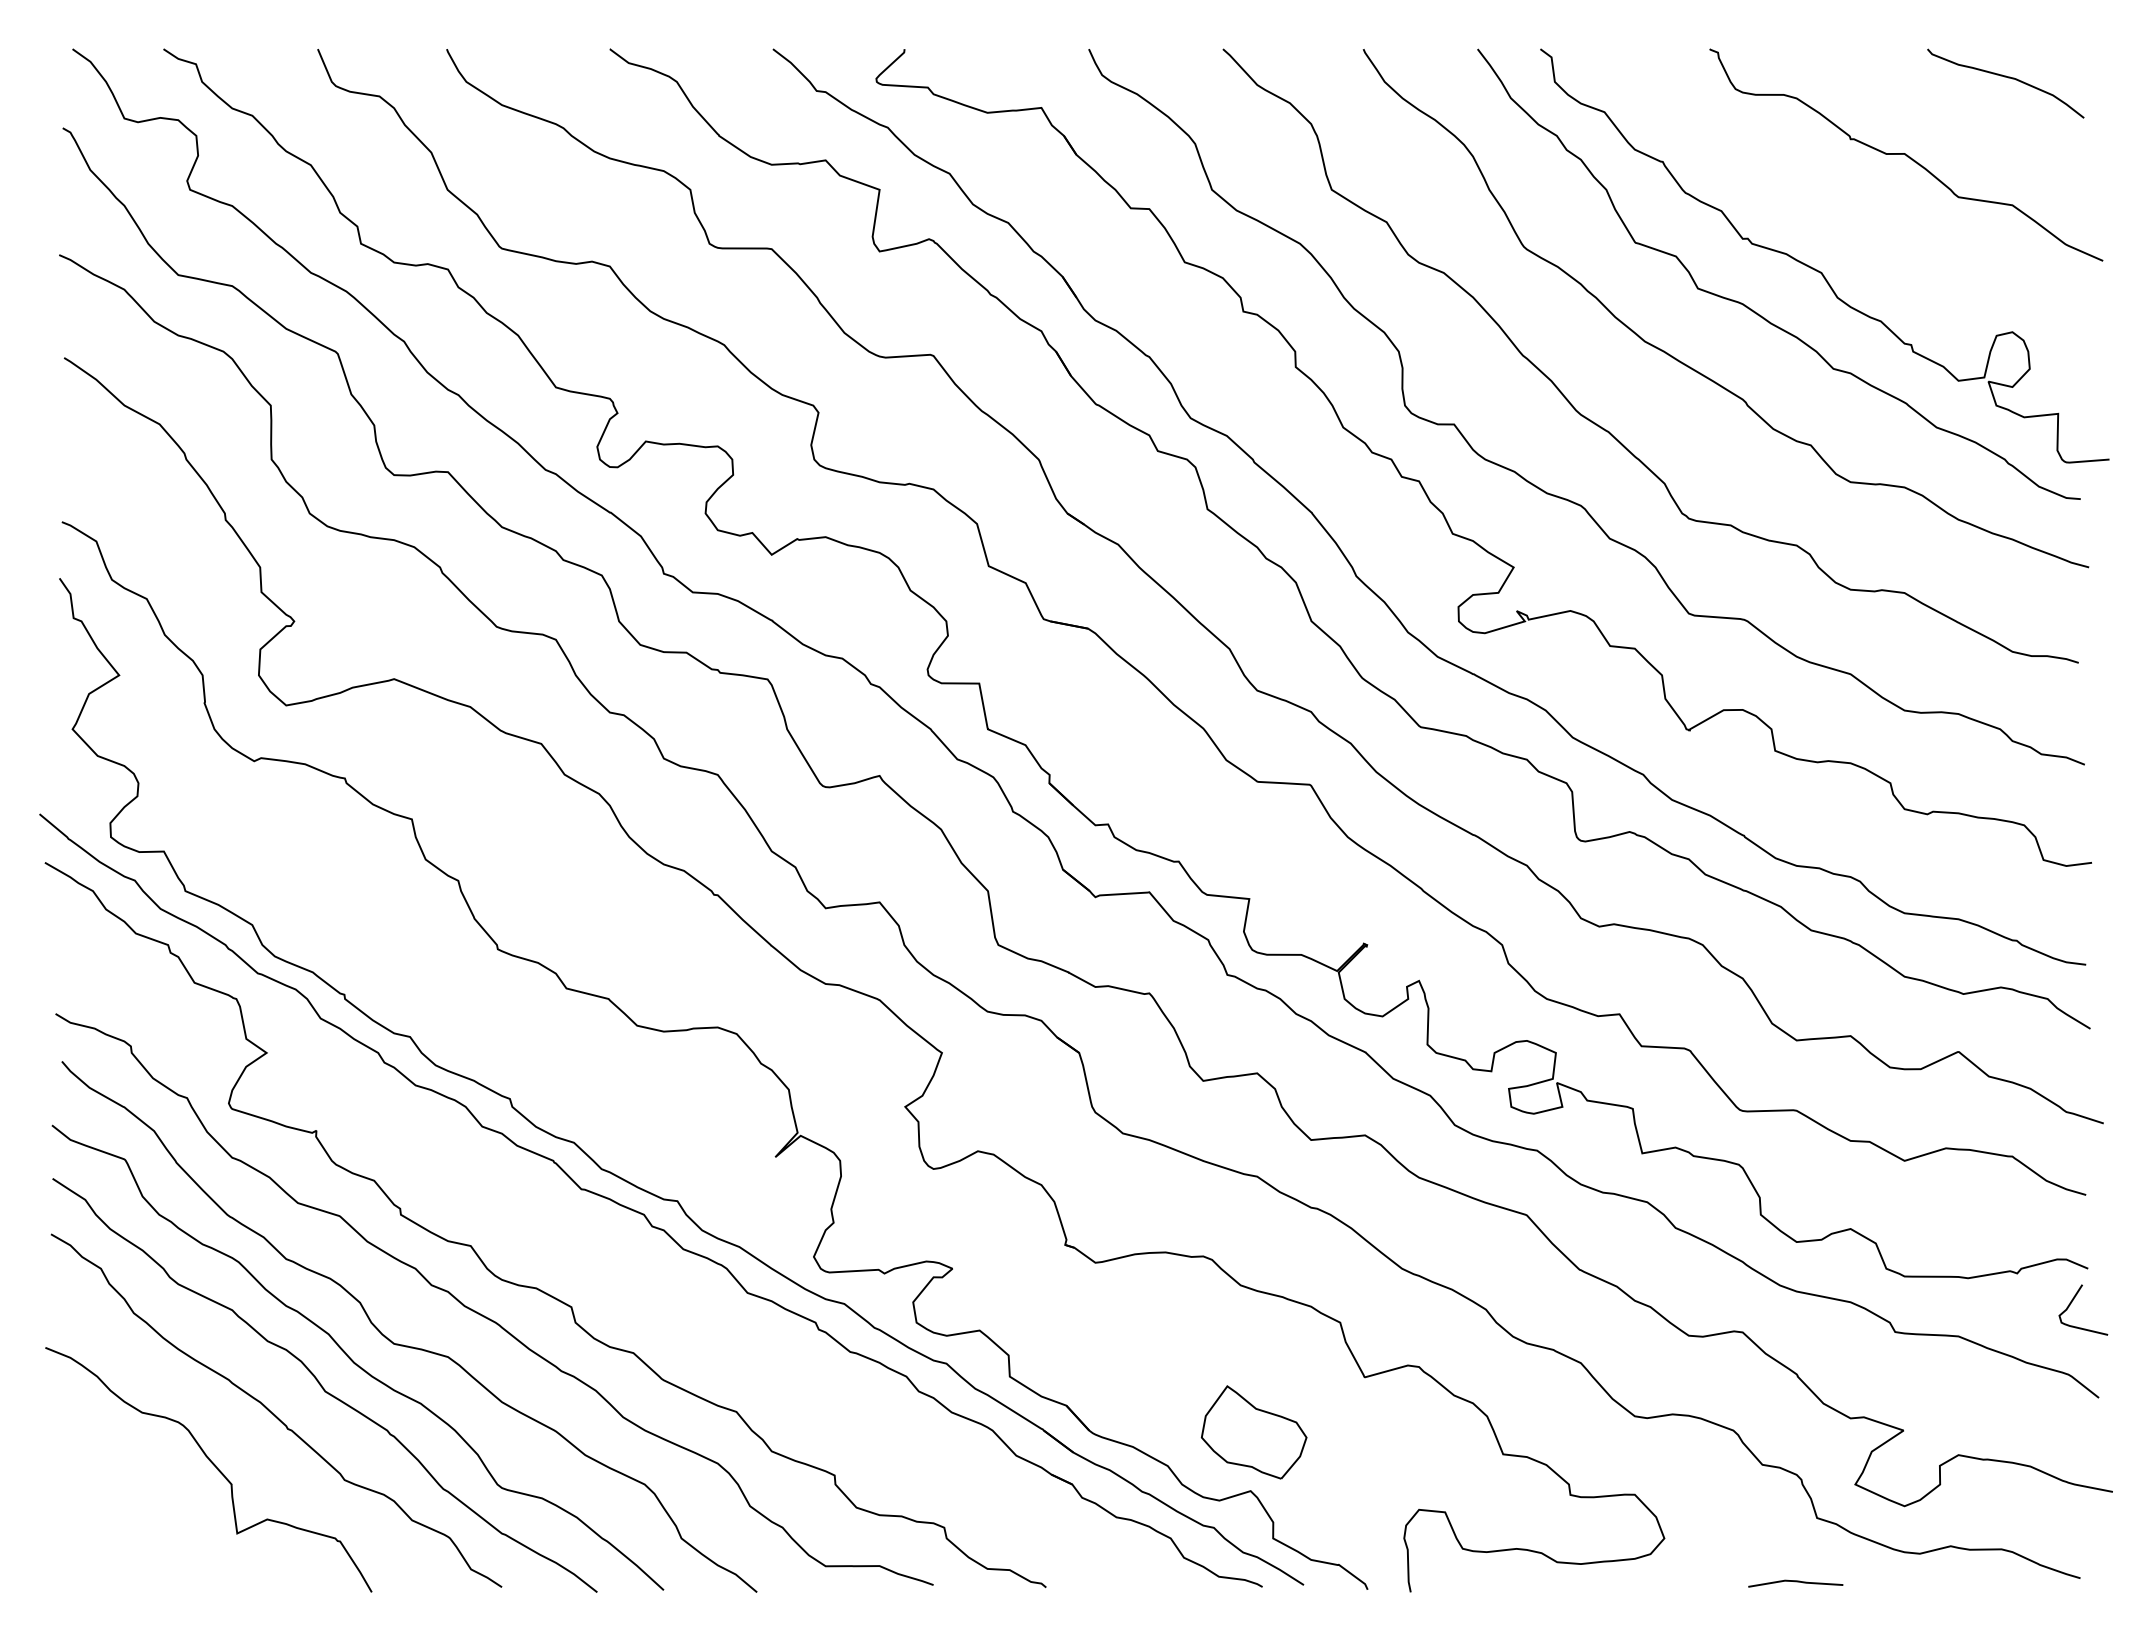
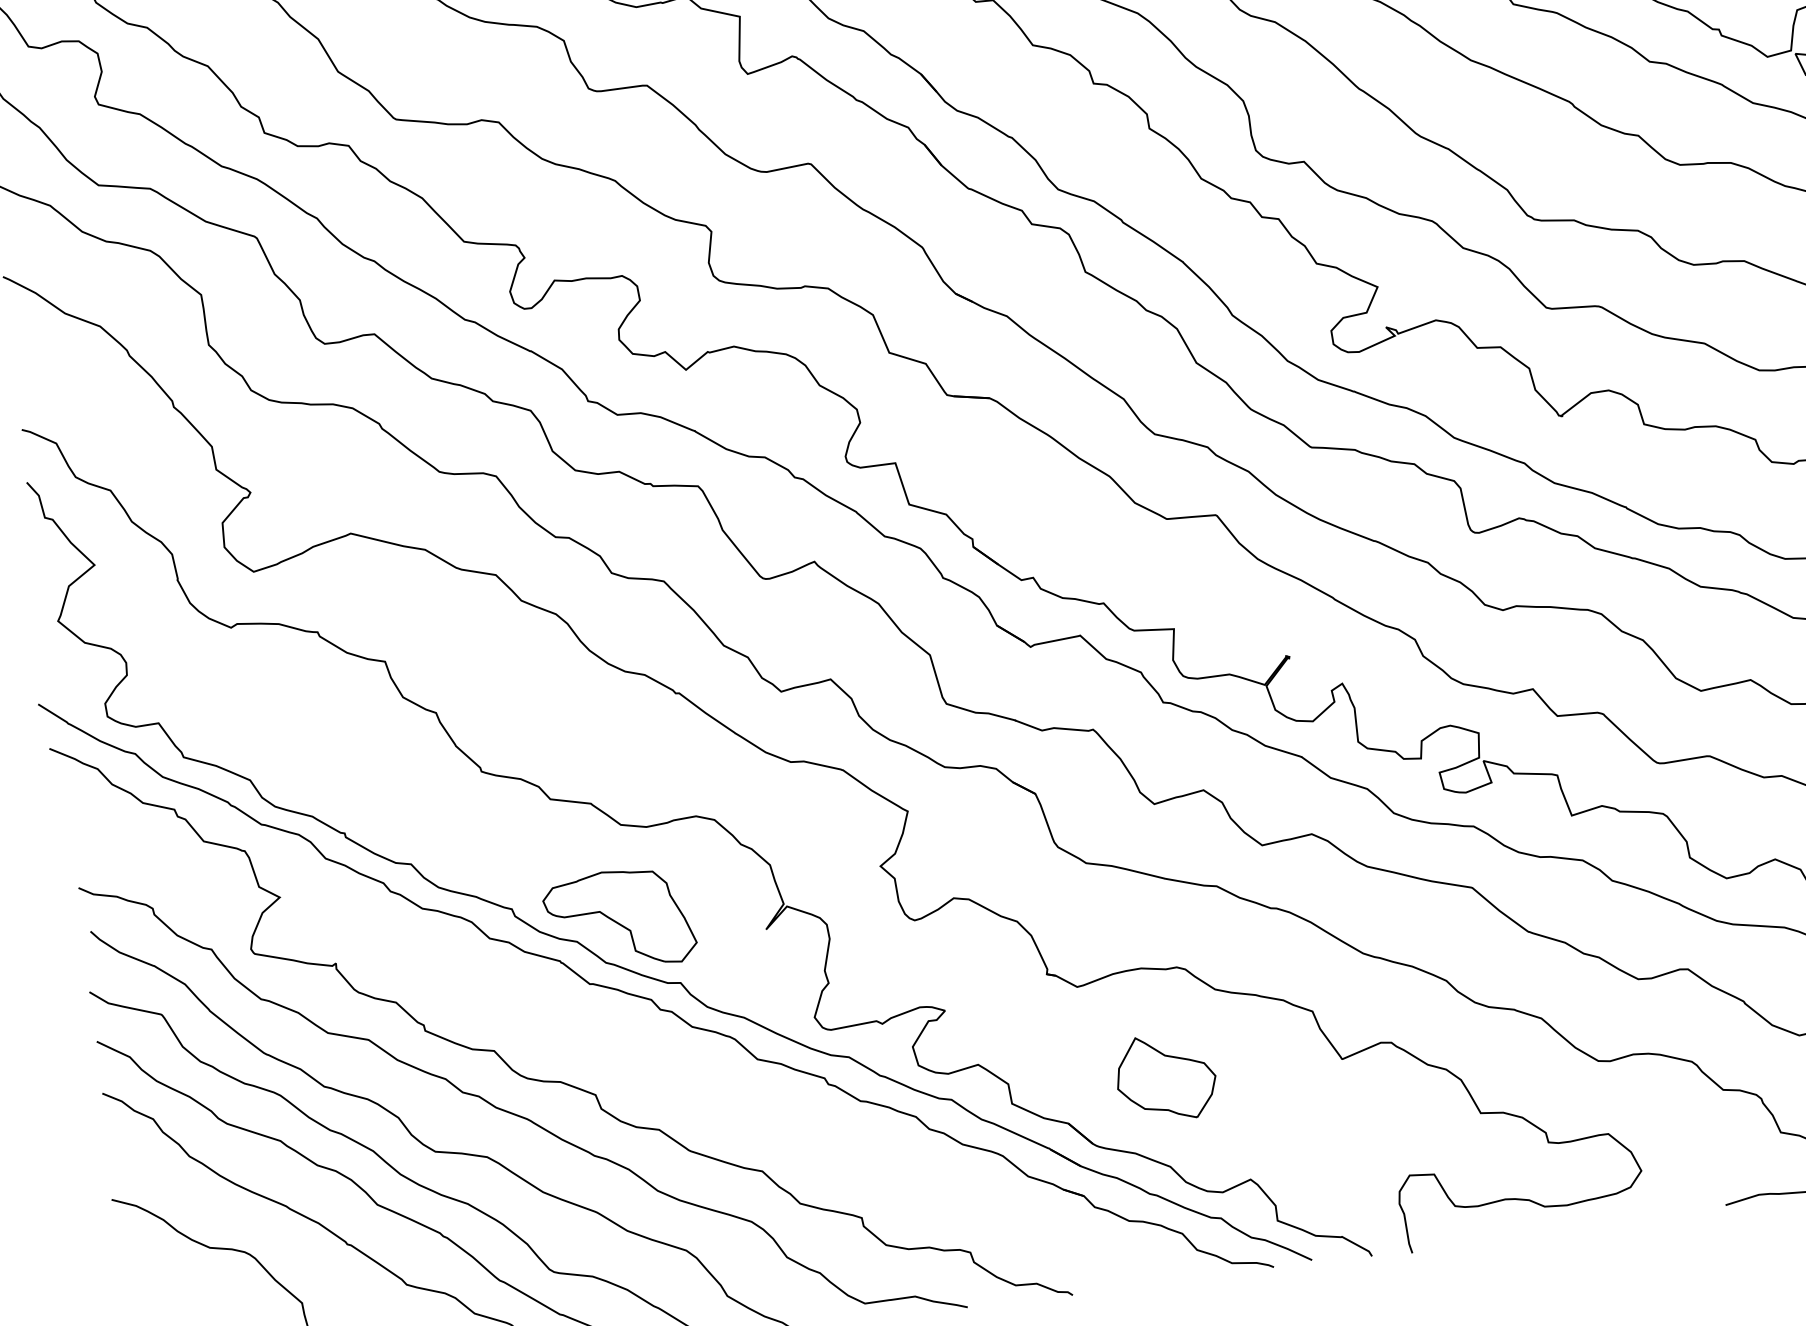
part: (622, 1125) -> (619, 919), added
part: (1253, 1432) -> (1165, 1077), moved

